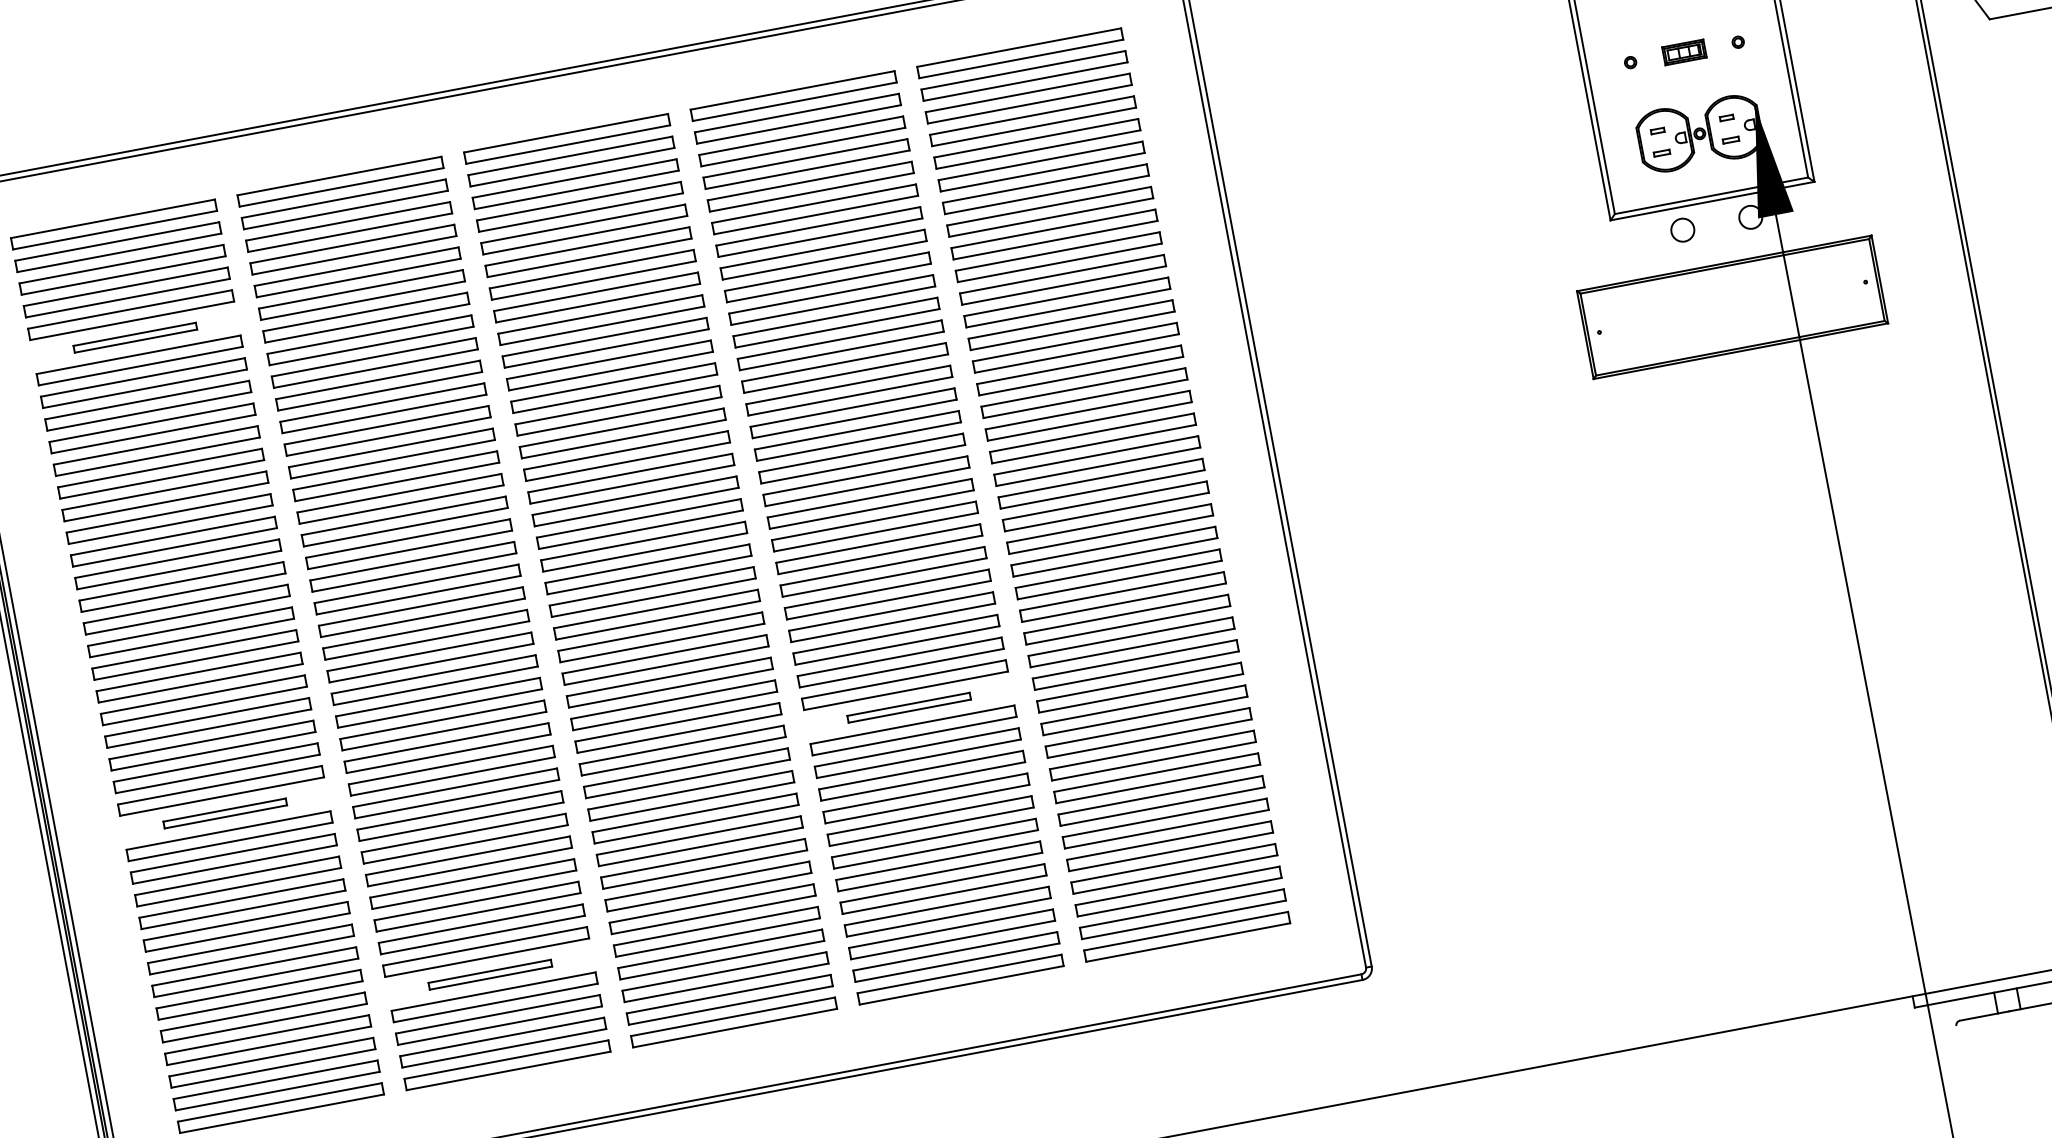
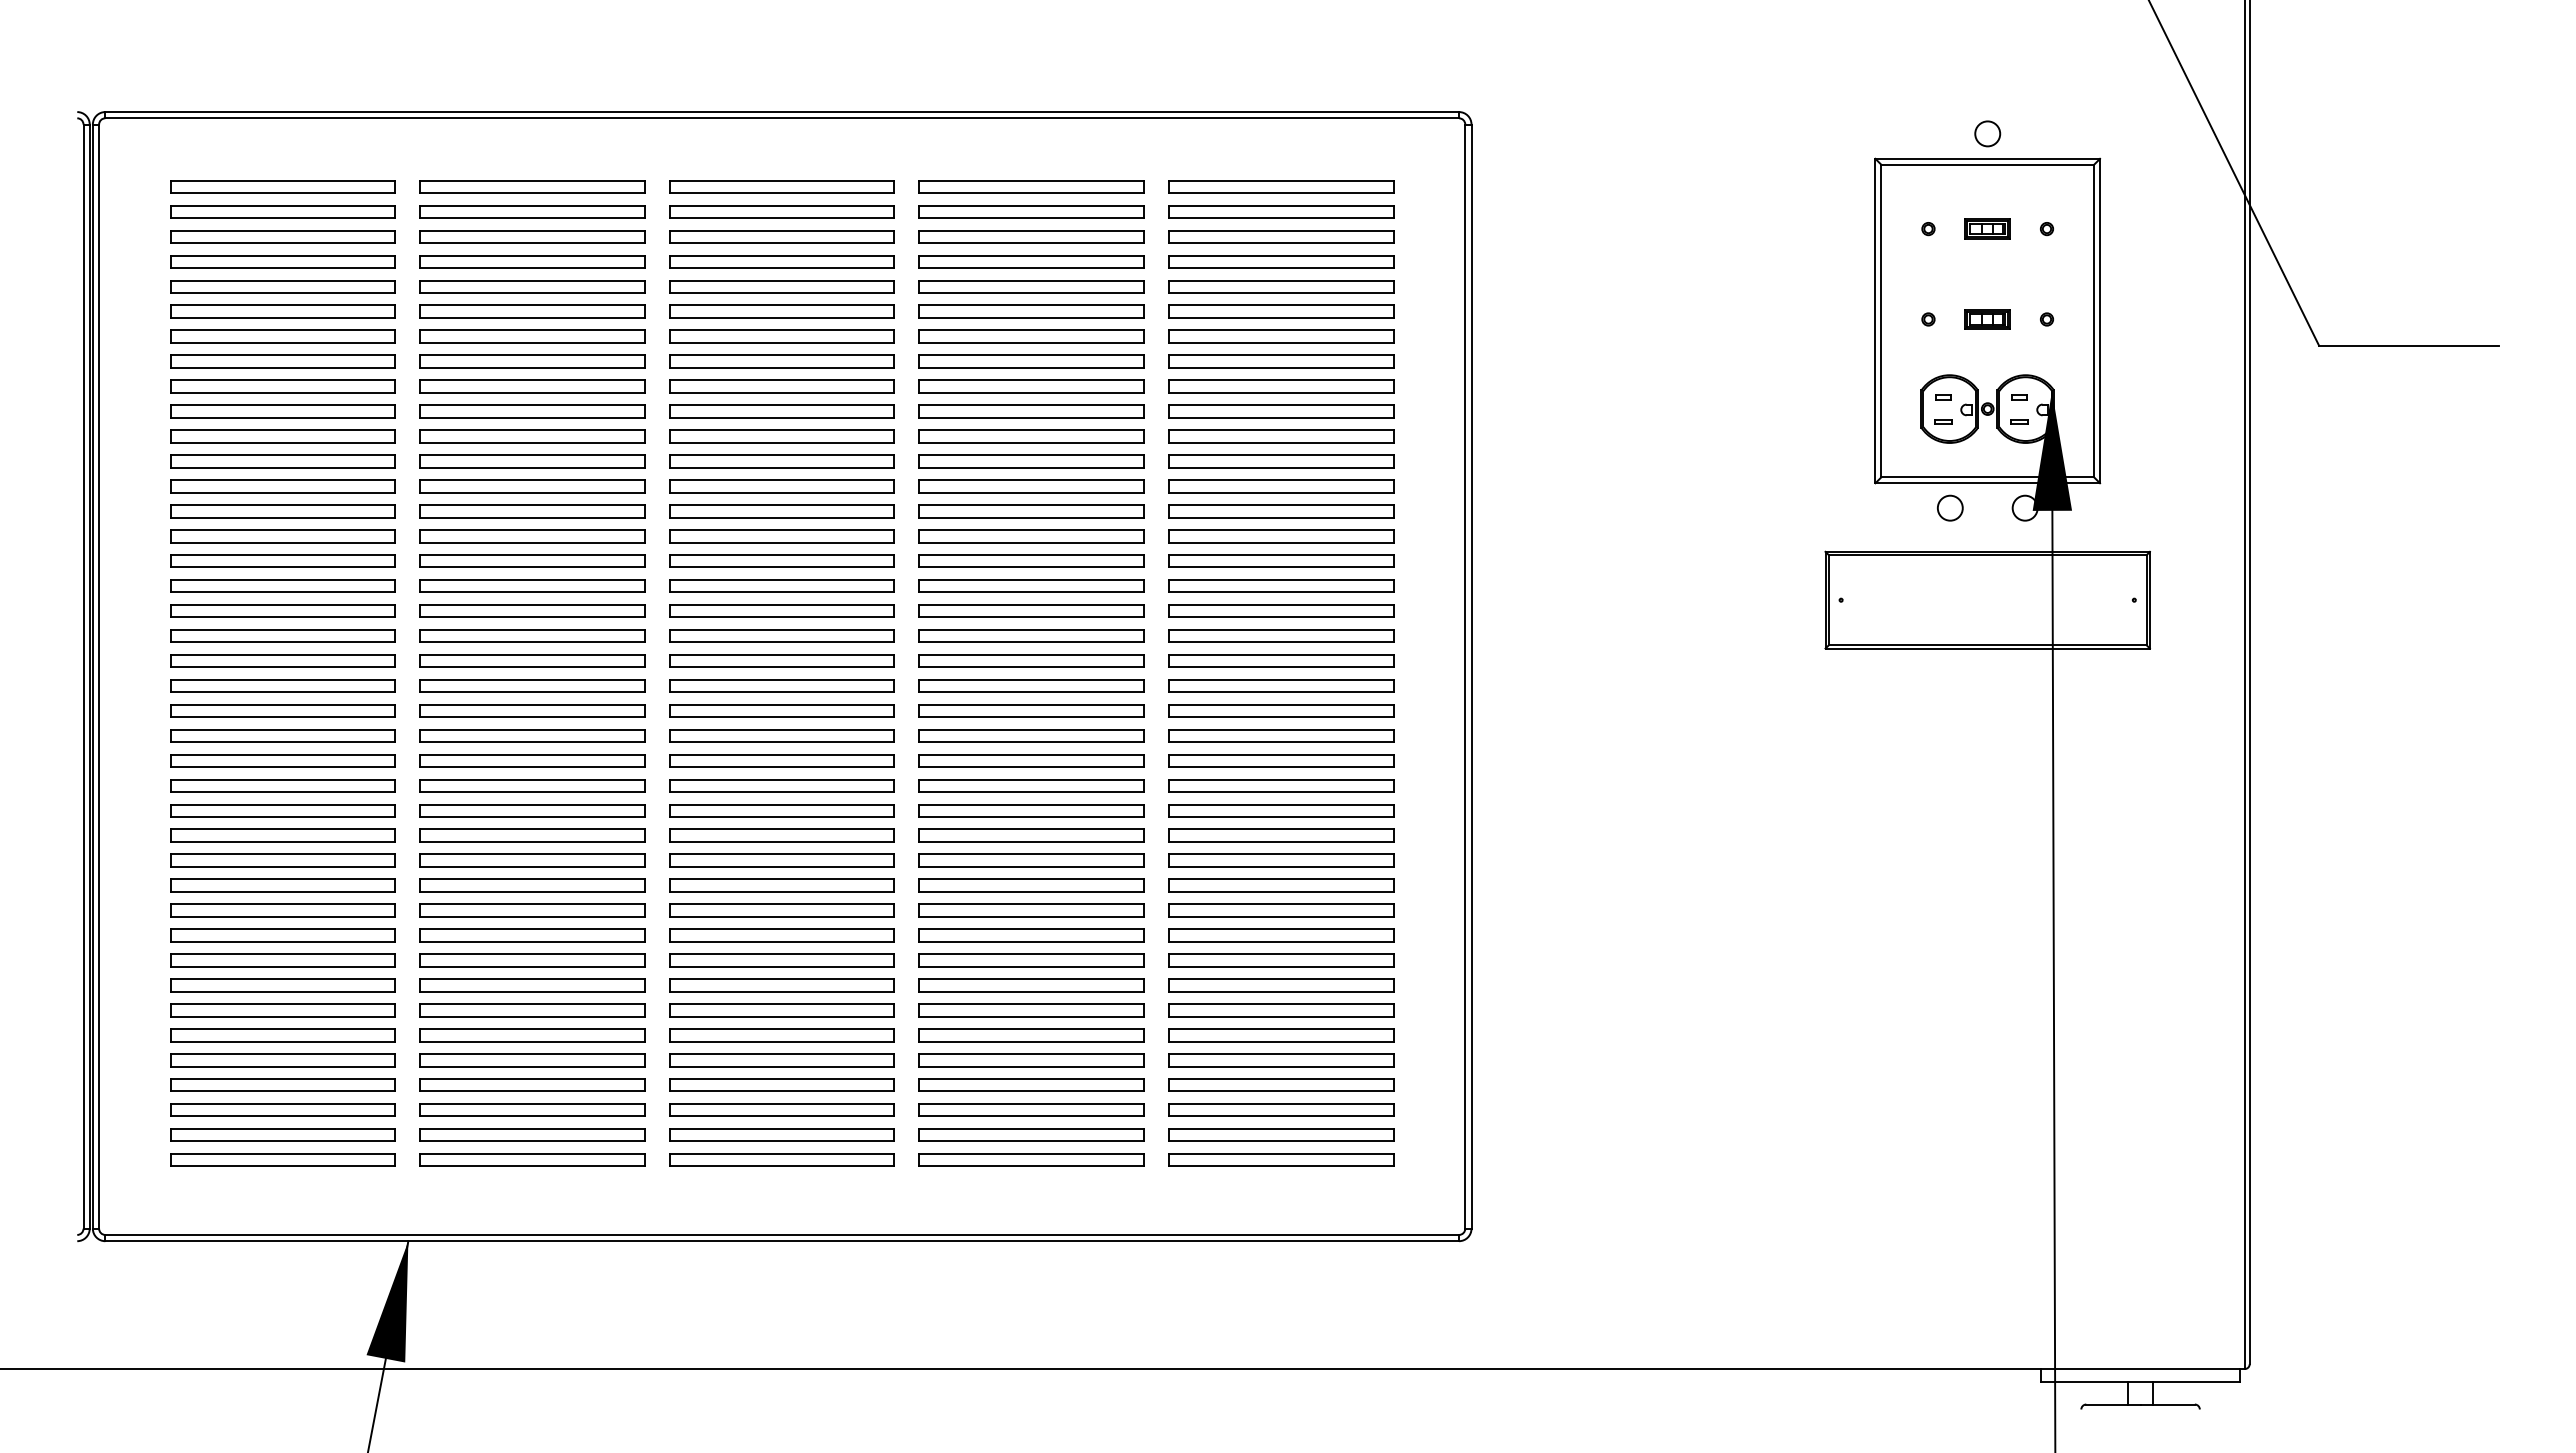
part: (134, 337) -> (282, 311), size x1.67
part: (909, 707) -> (1031, 860), size x1.67
part: (224, 813) -> (282, 835), size x1.67
part: (490, 974) -> (532, 1060), size x1.67

